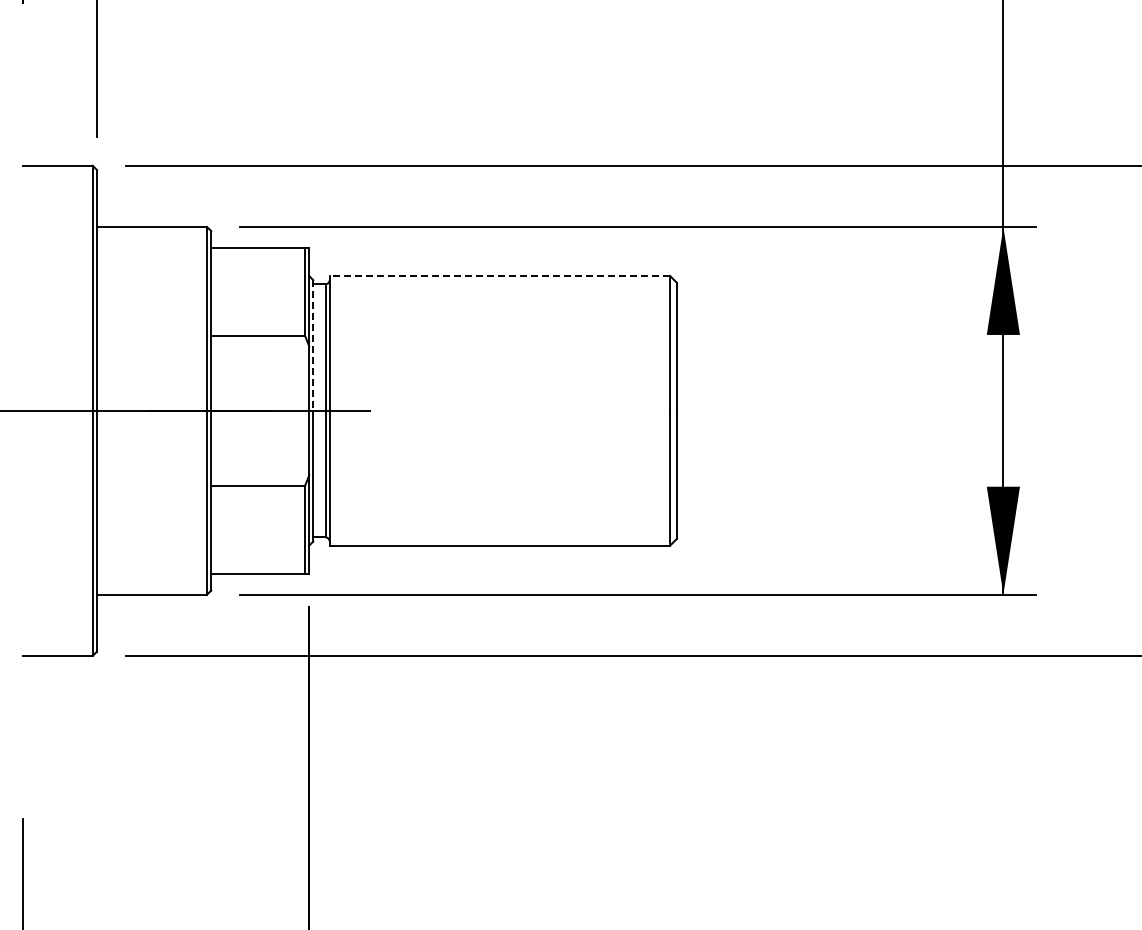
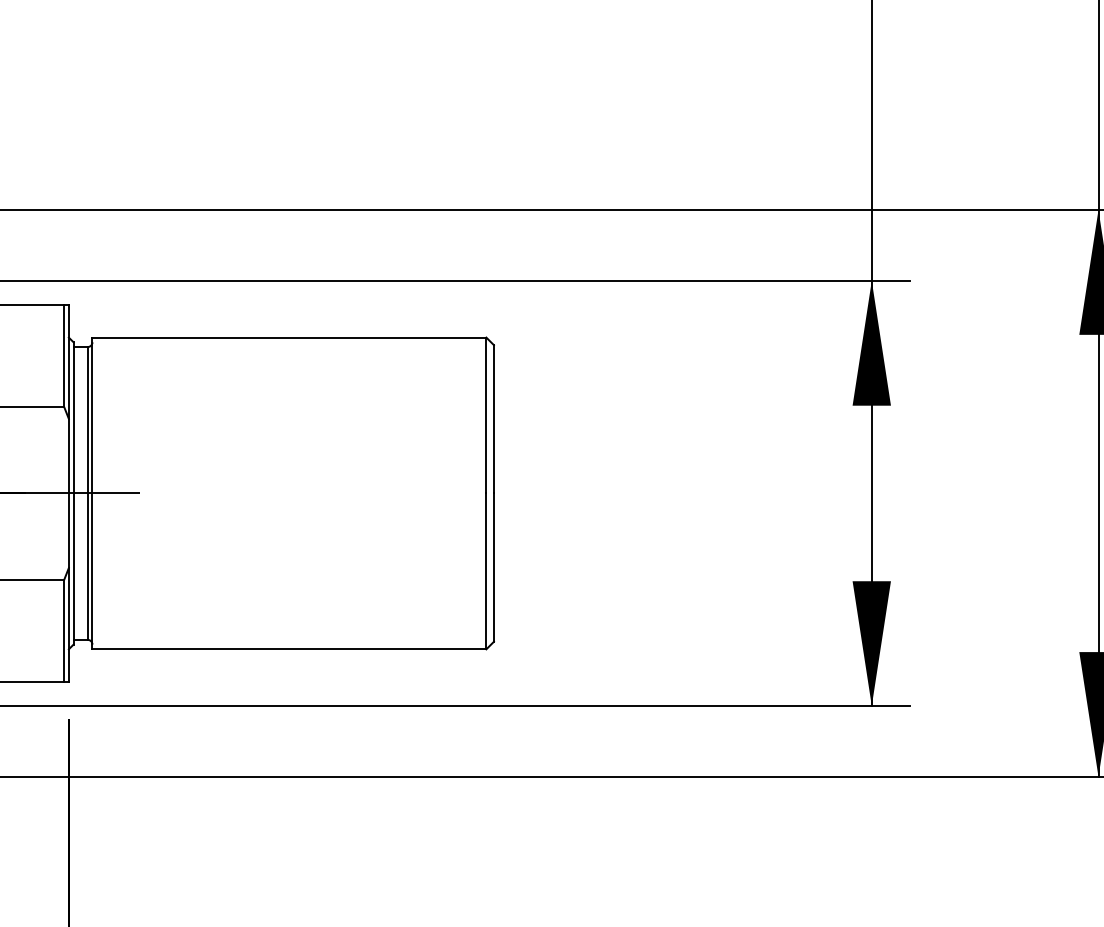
line: (499, 276) -> (288, 338), dashed -> solid
line: (313, 346) -> (73, 419), dashed -> solid

